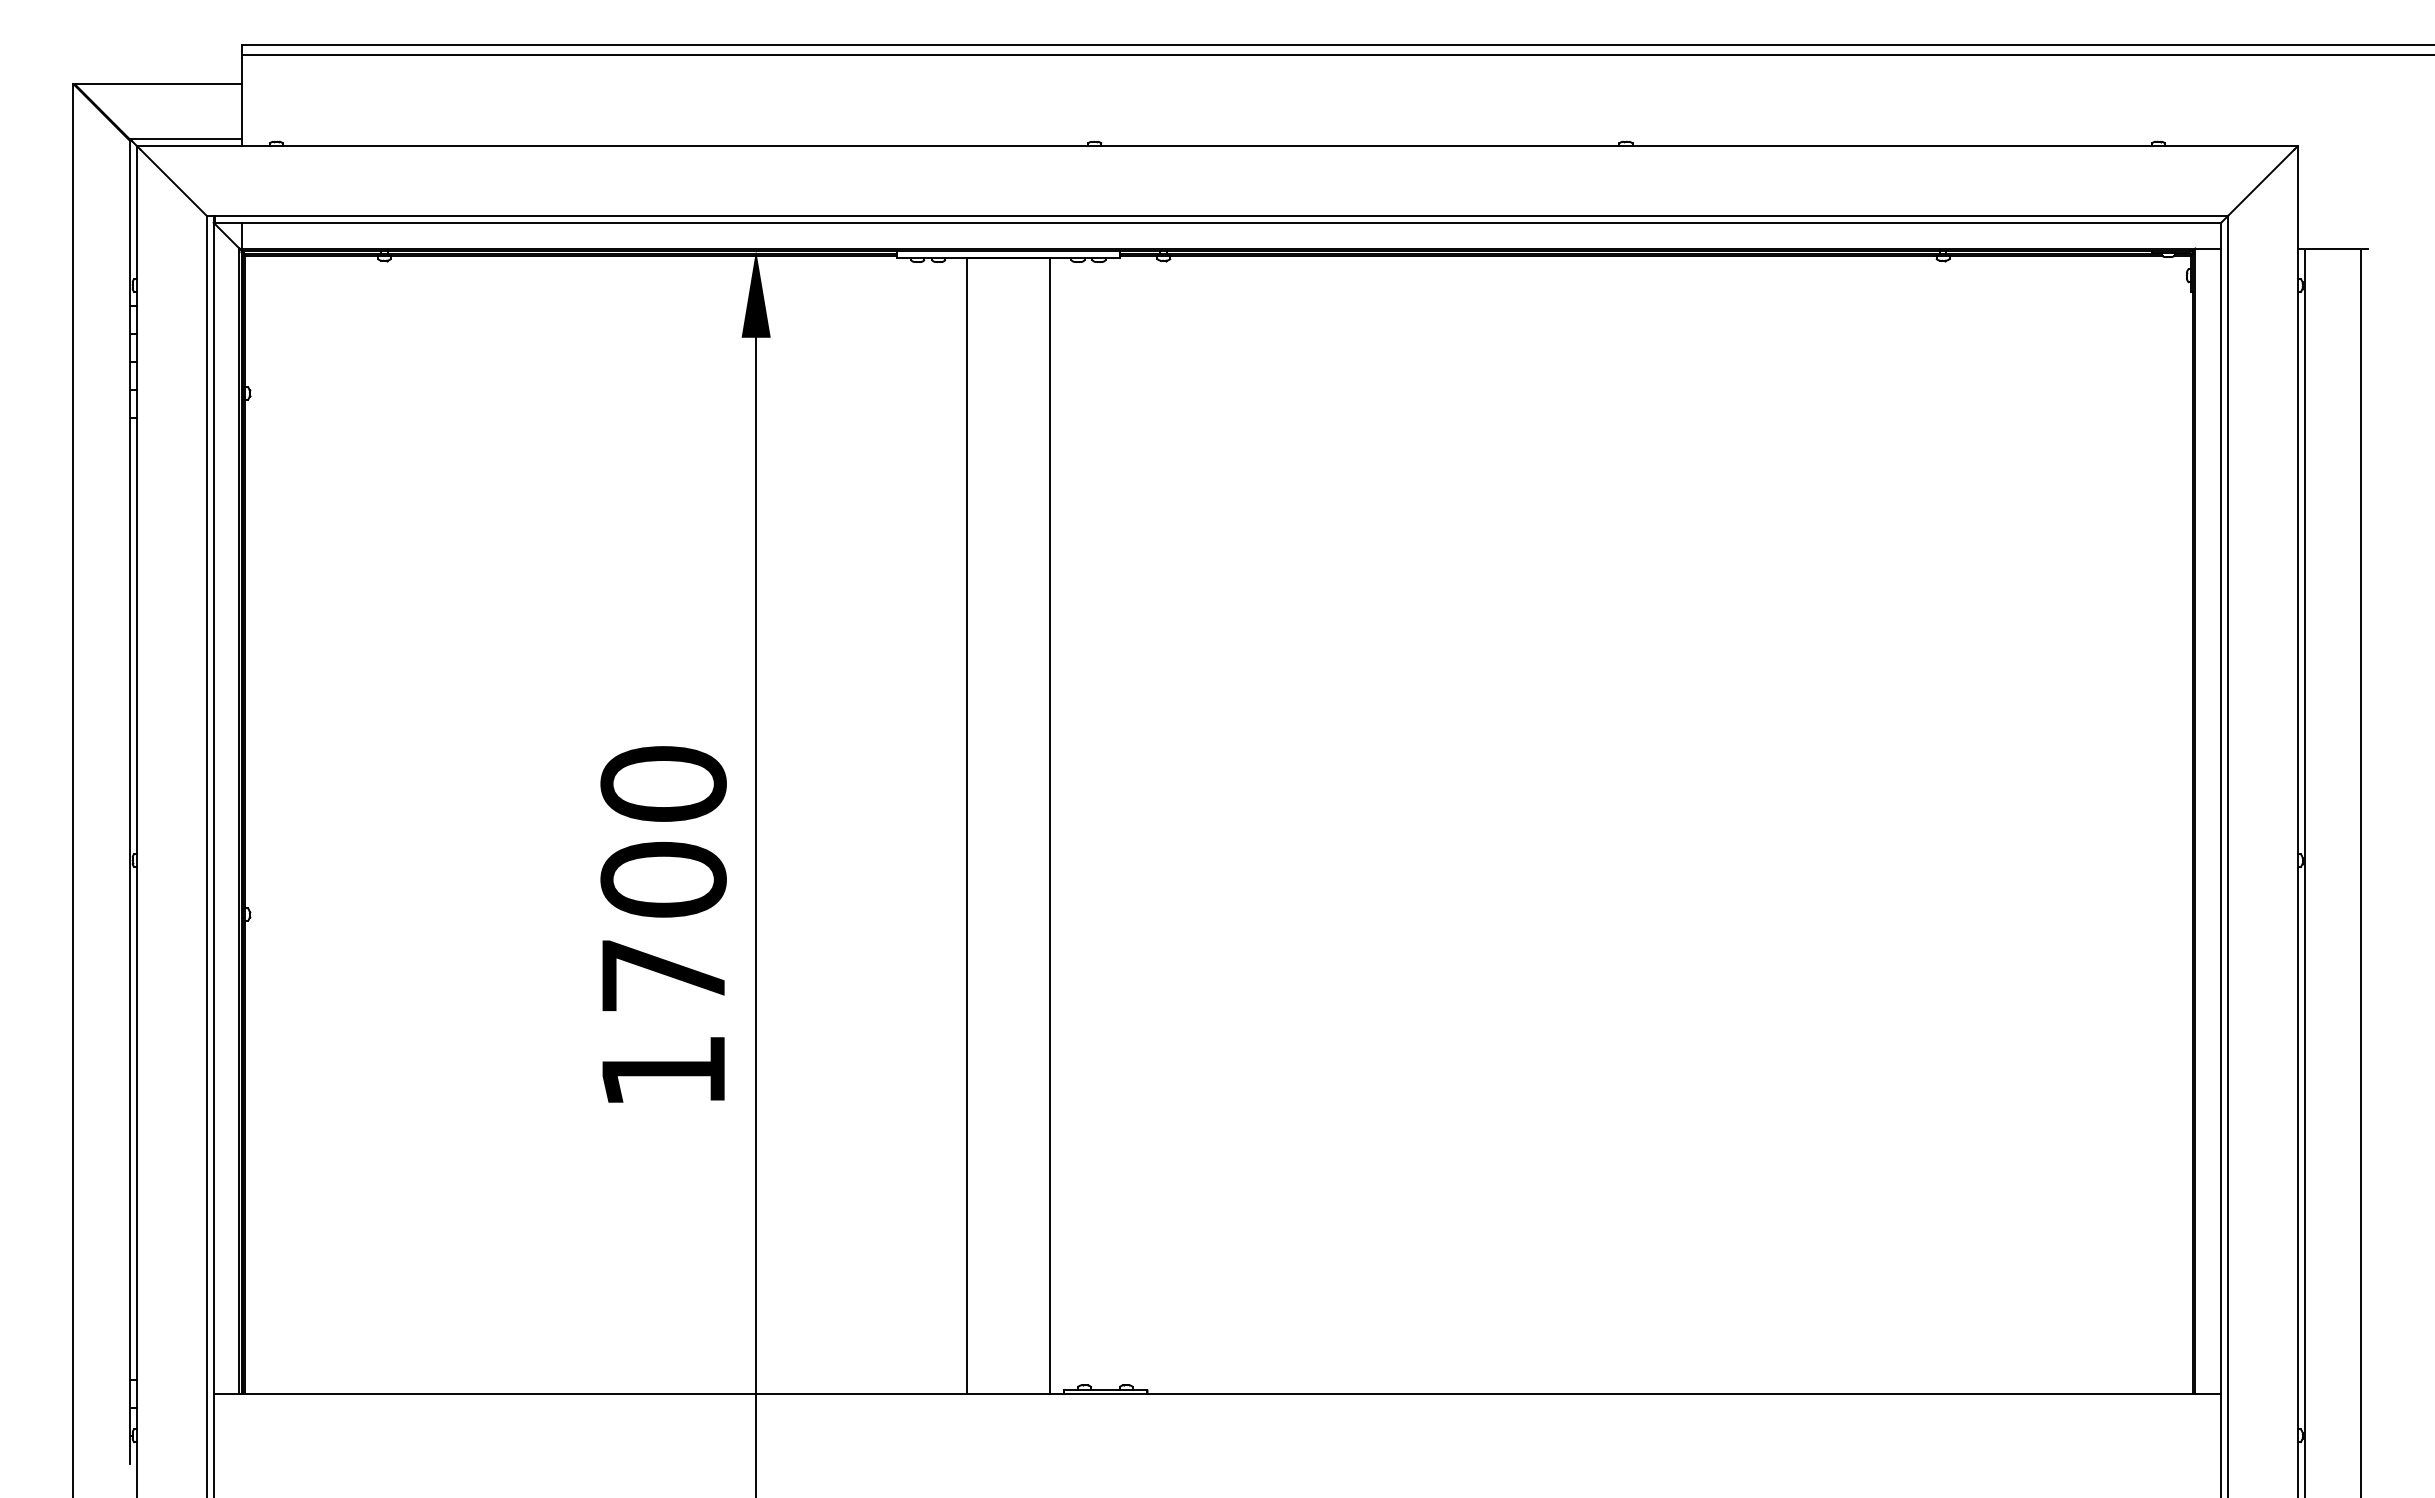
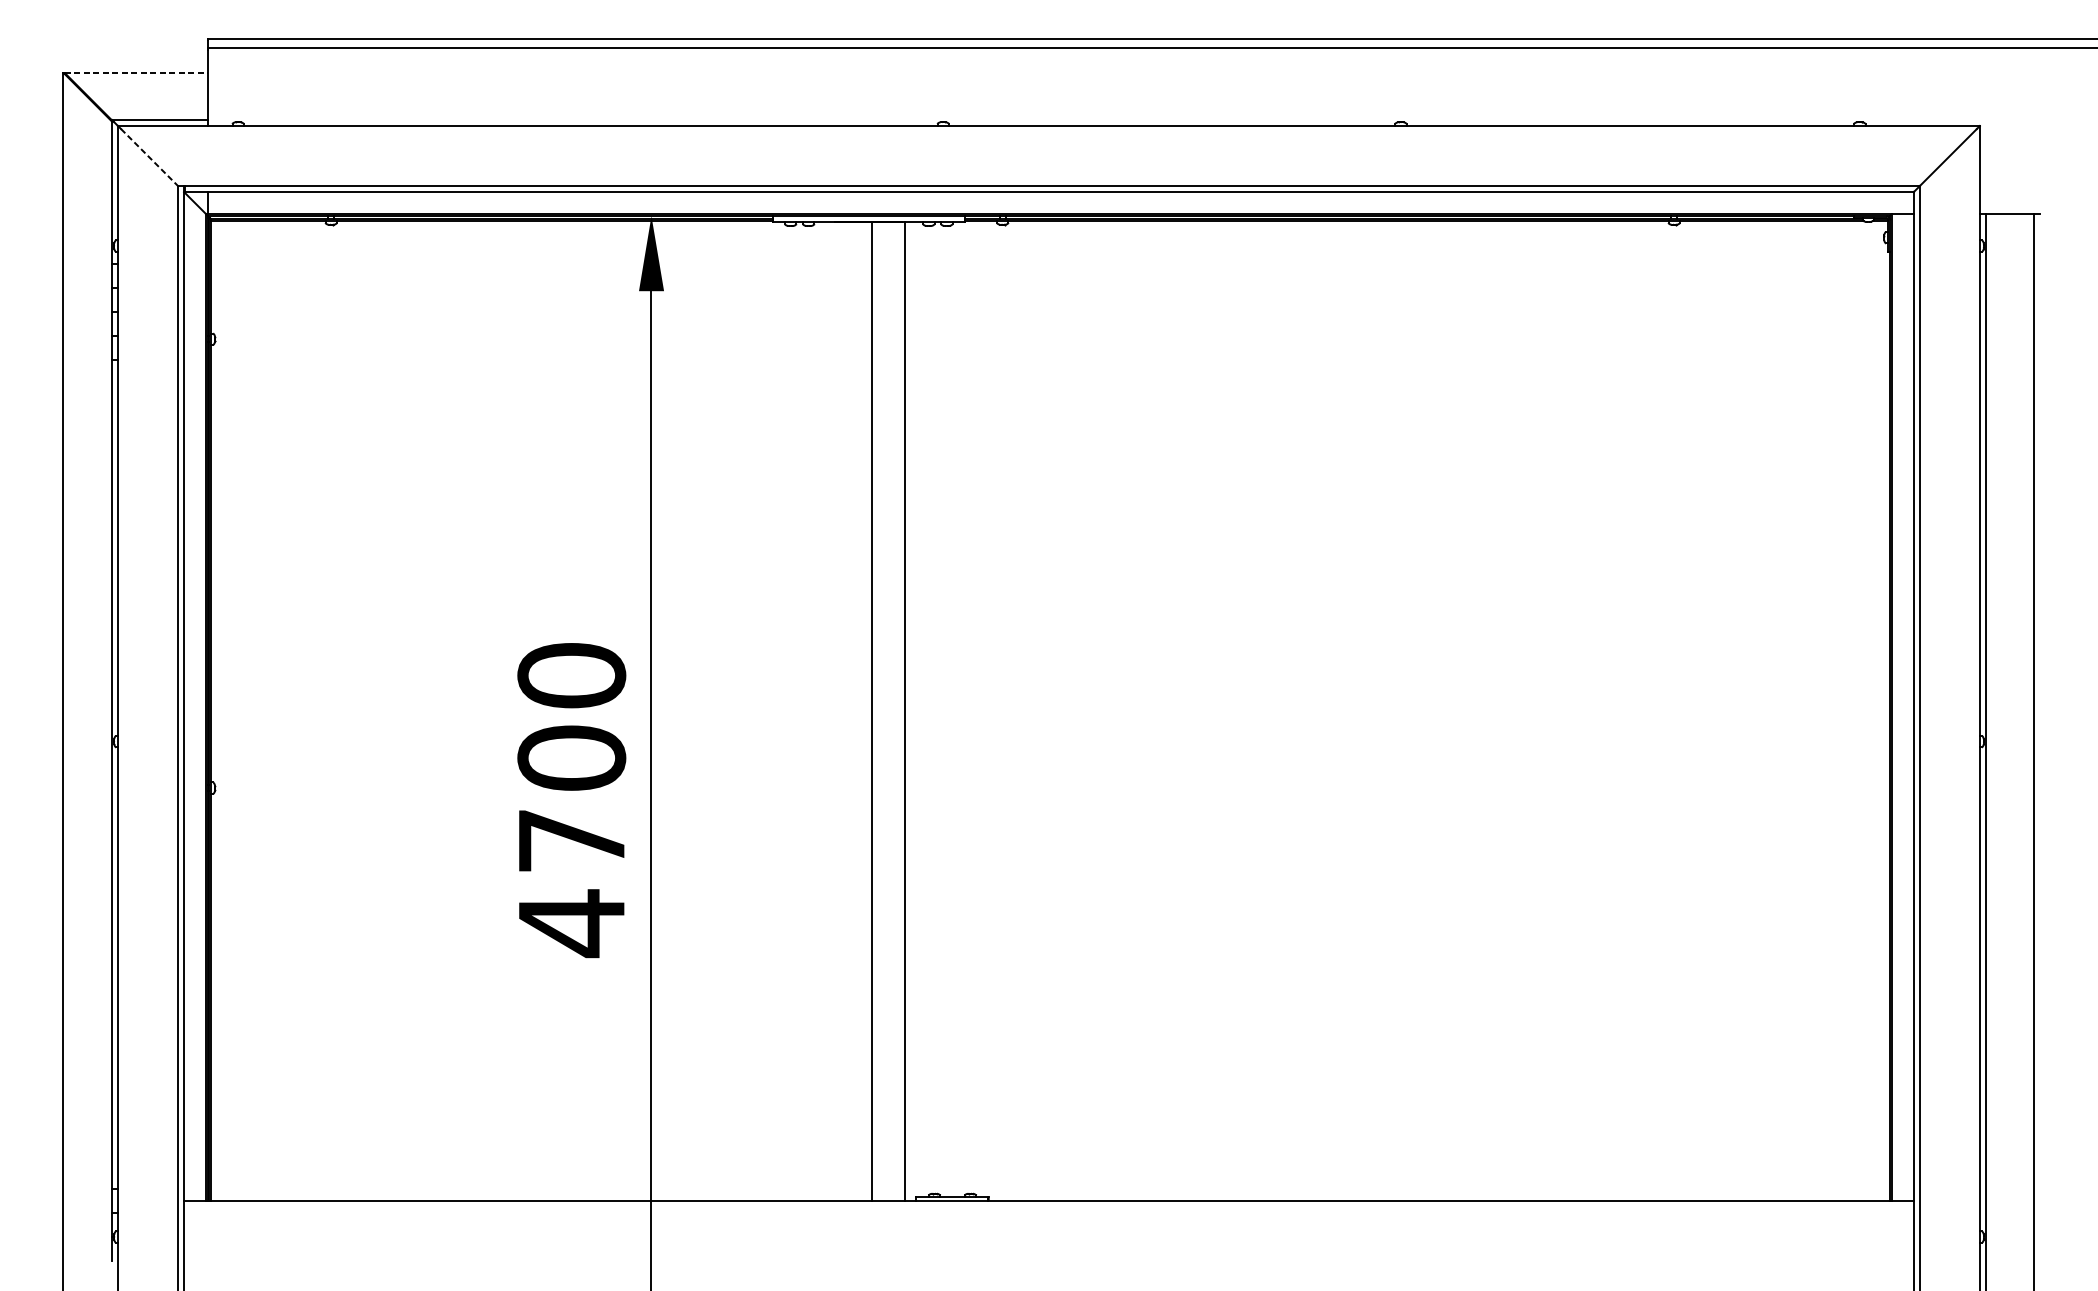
line: (158, 84) -> (136, 72), solid -> dashed
line: (173, 182) -> (149, 157), solid -> dashed
line: (966, 825) -> (872, 711), moved
text: (663, 1071) -> (571, 923), 1700 -> 4700

